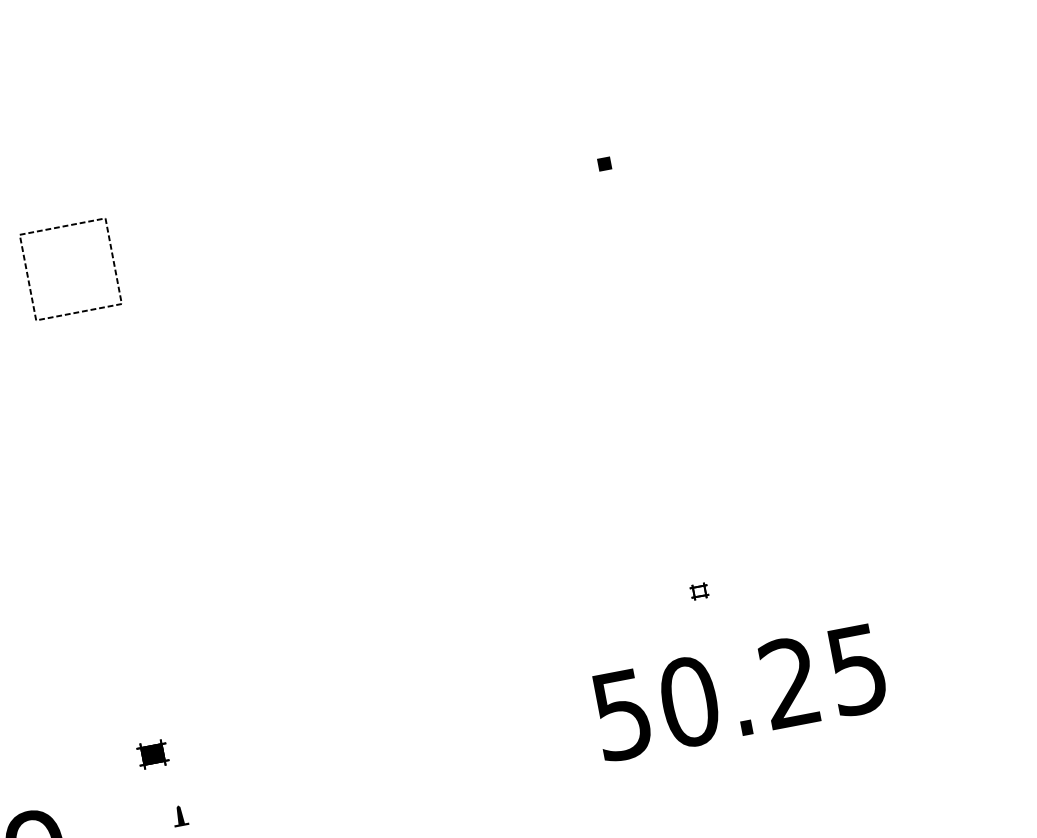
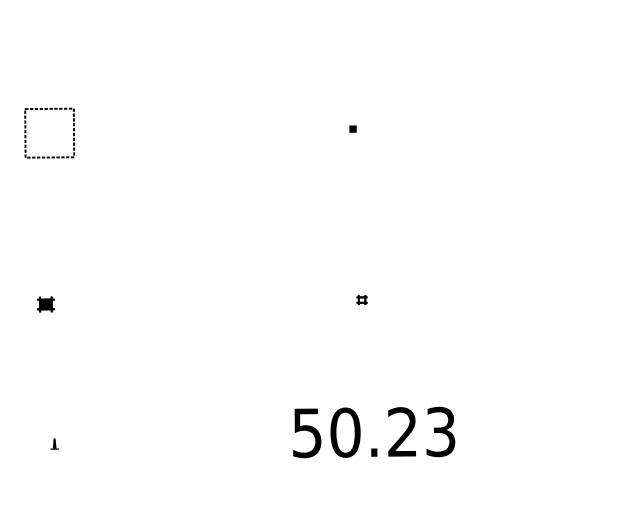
part: (698, 590) -> (361, 299), moved
text: (858, 668) -> (441, 431), 50.25 -> 50.23
part: (152, 754) -> (45, 304), moved

